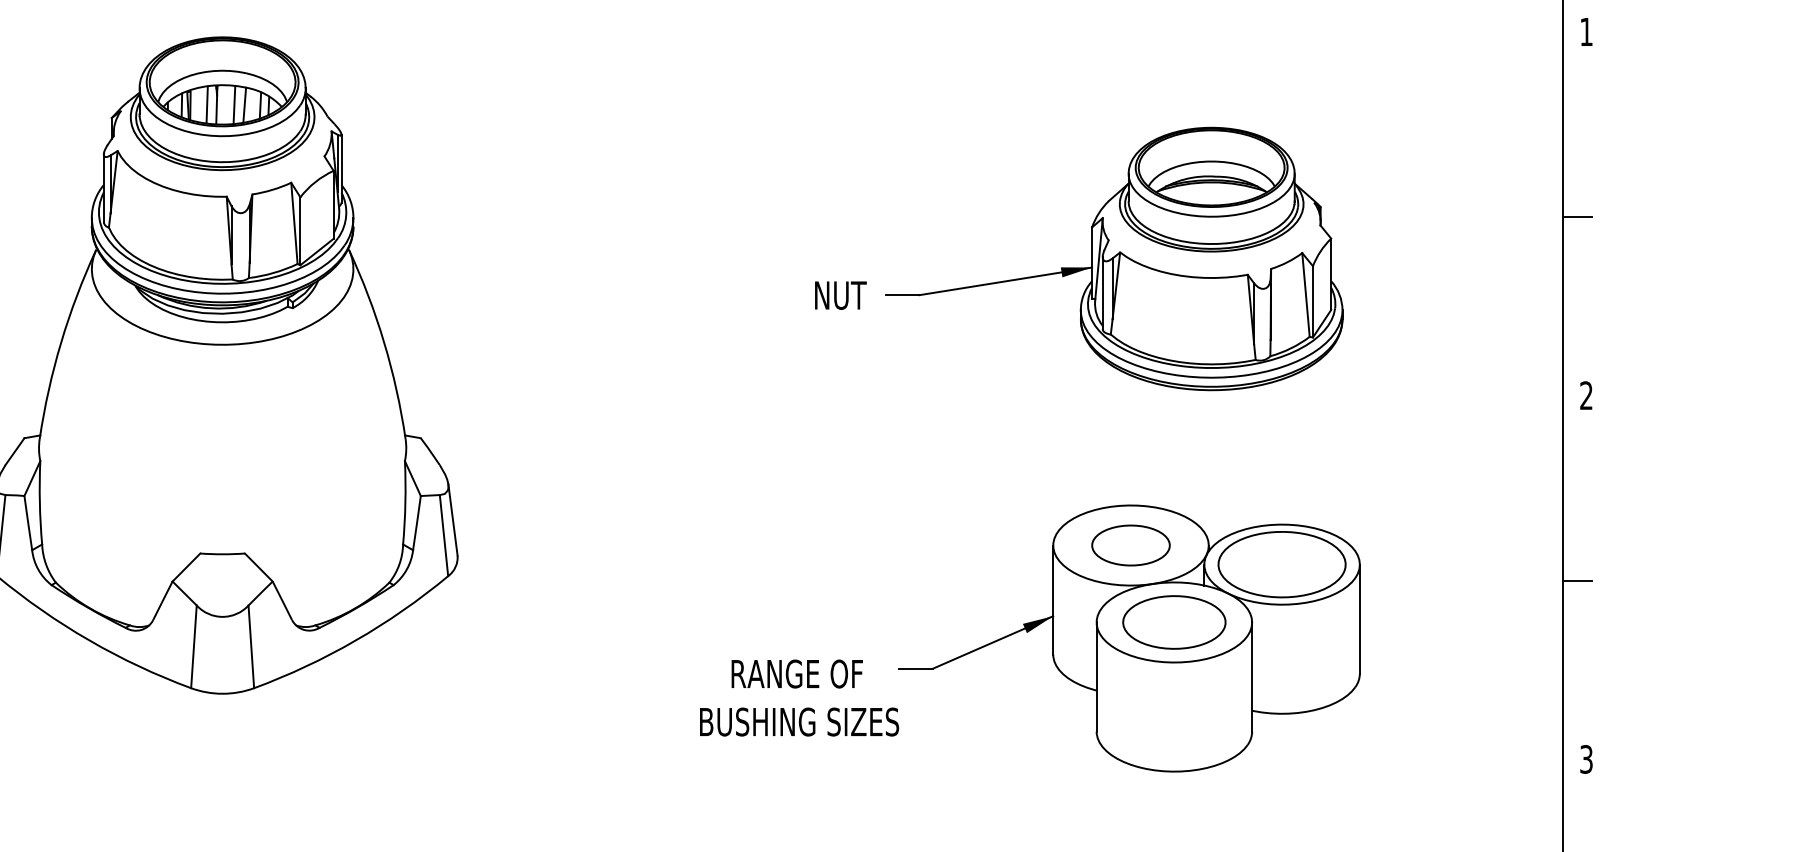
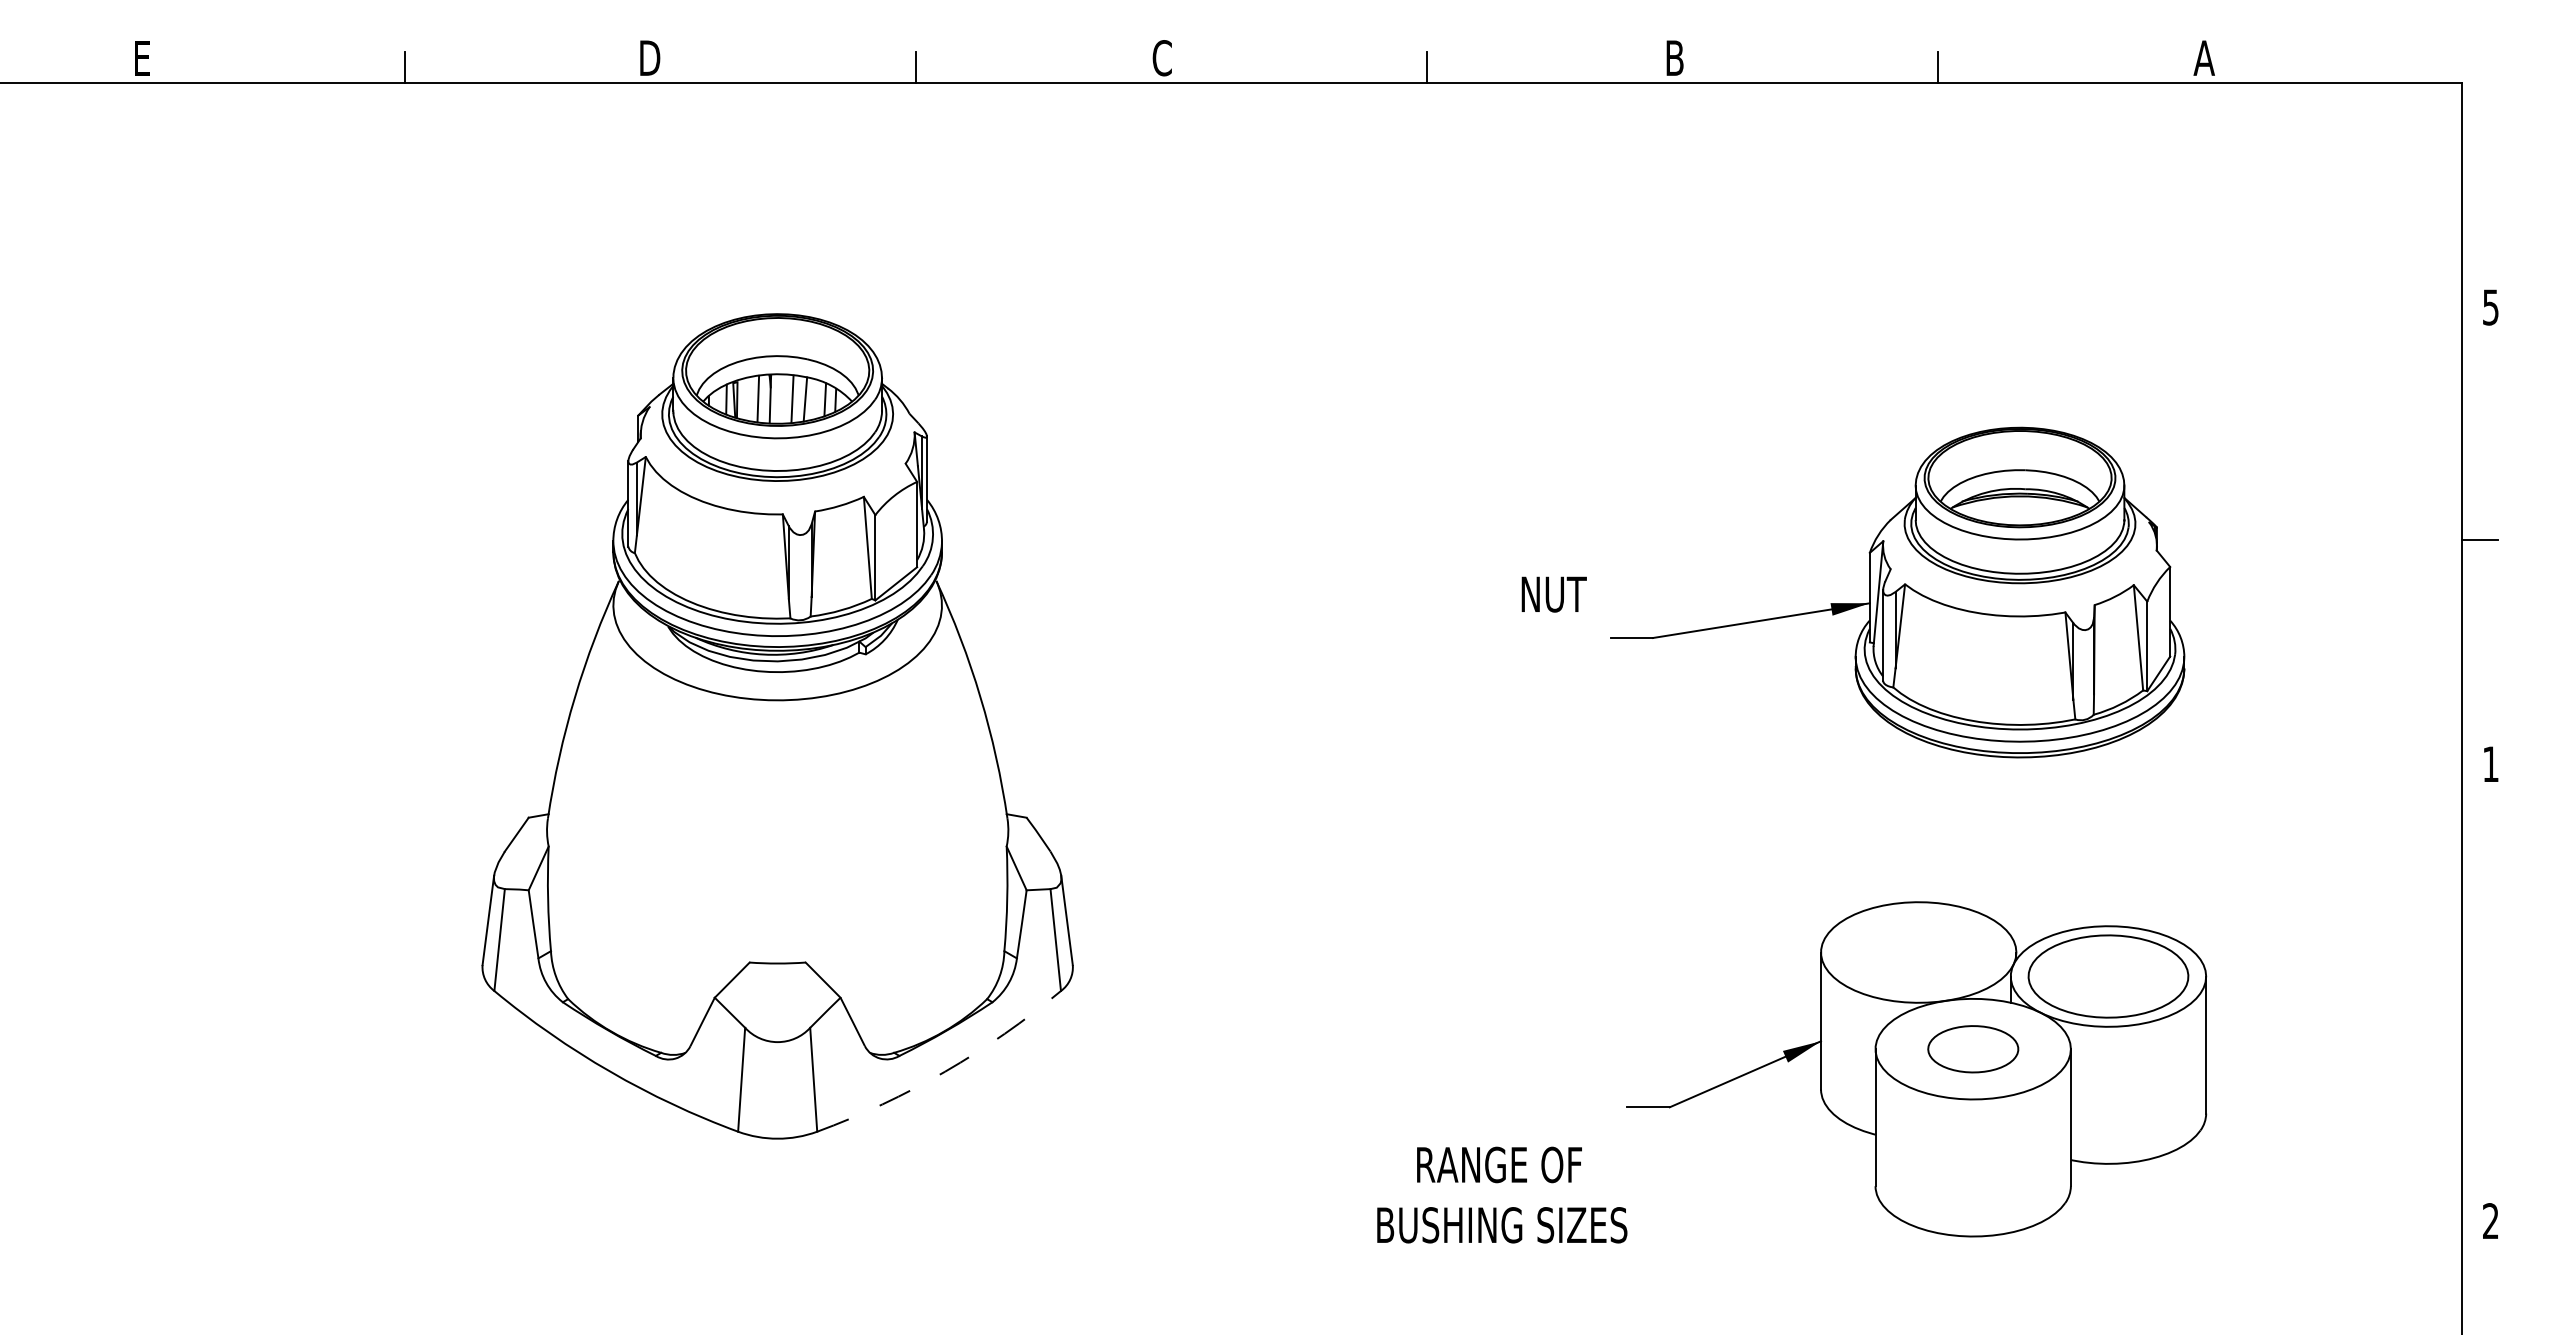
text: (1586, 32) -> (2490, 307), 1 -> 5
text: (840, 295) -> (1553, 594), moved
text: (1586, 395) -> (2490, 763), 2 -> 1
part: (1130, 545) -> (1918, 952), removed
line: (1577, 580) -> (2479, 996), removed
part: (1174, 622) -> (1973, 1049), size x0.7
arc: (356, 640) -> (945, 1071), solid -> dashed
text: (799, 697) -> (1502, 1194), moved
text: (1586, 759) -> (2490, 1221), 3 -> 2

